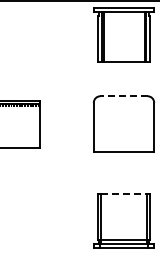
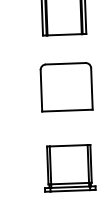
line: (124, 96) -> (66, 63), dashed -> solid
line: (124, 194) -> (69, 145), dashed -> solid

